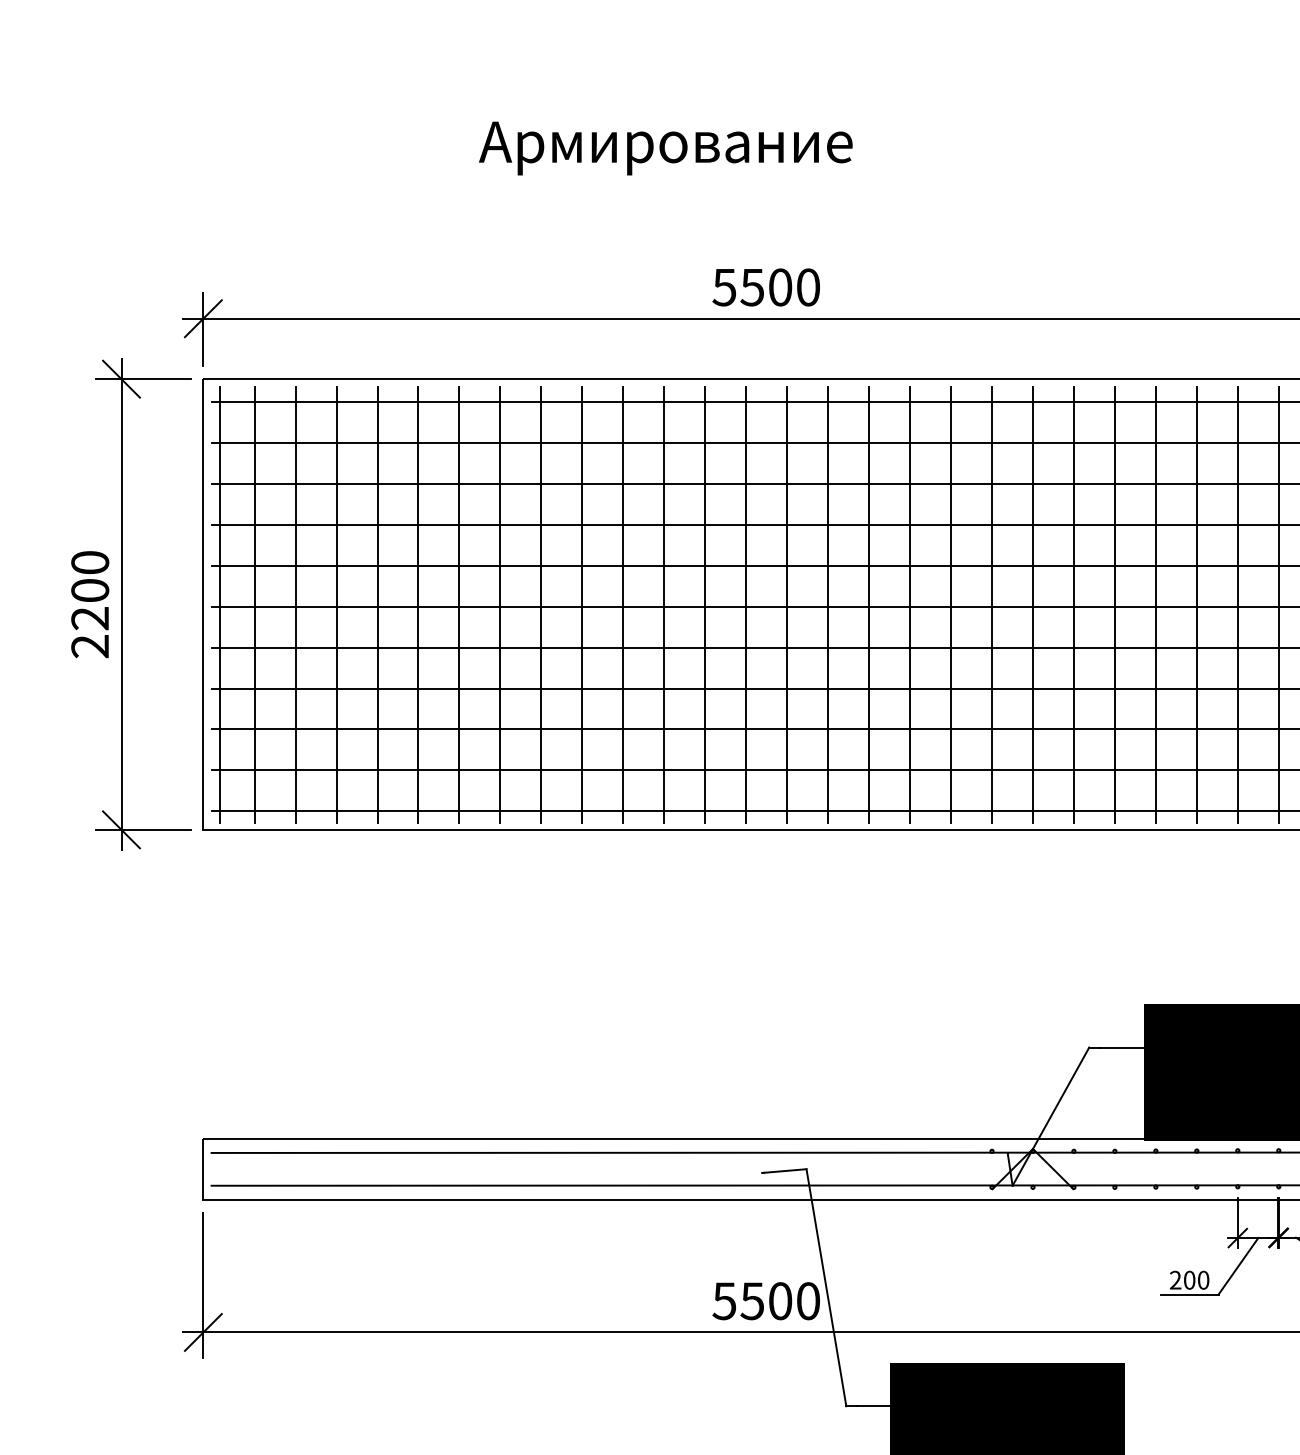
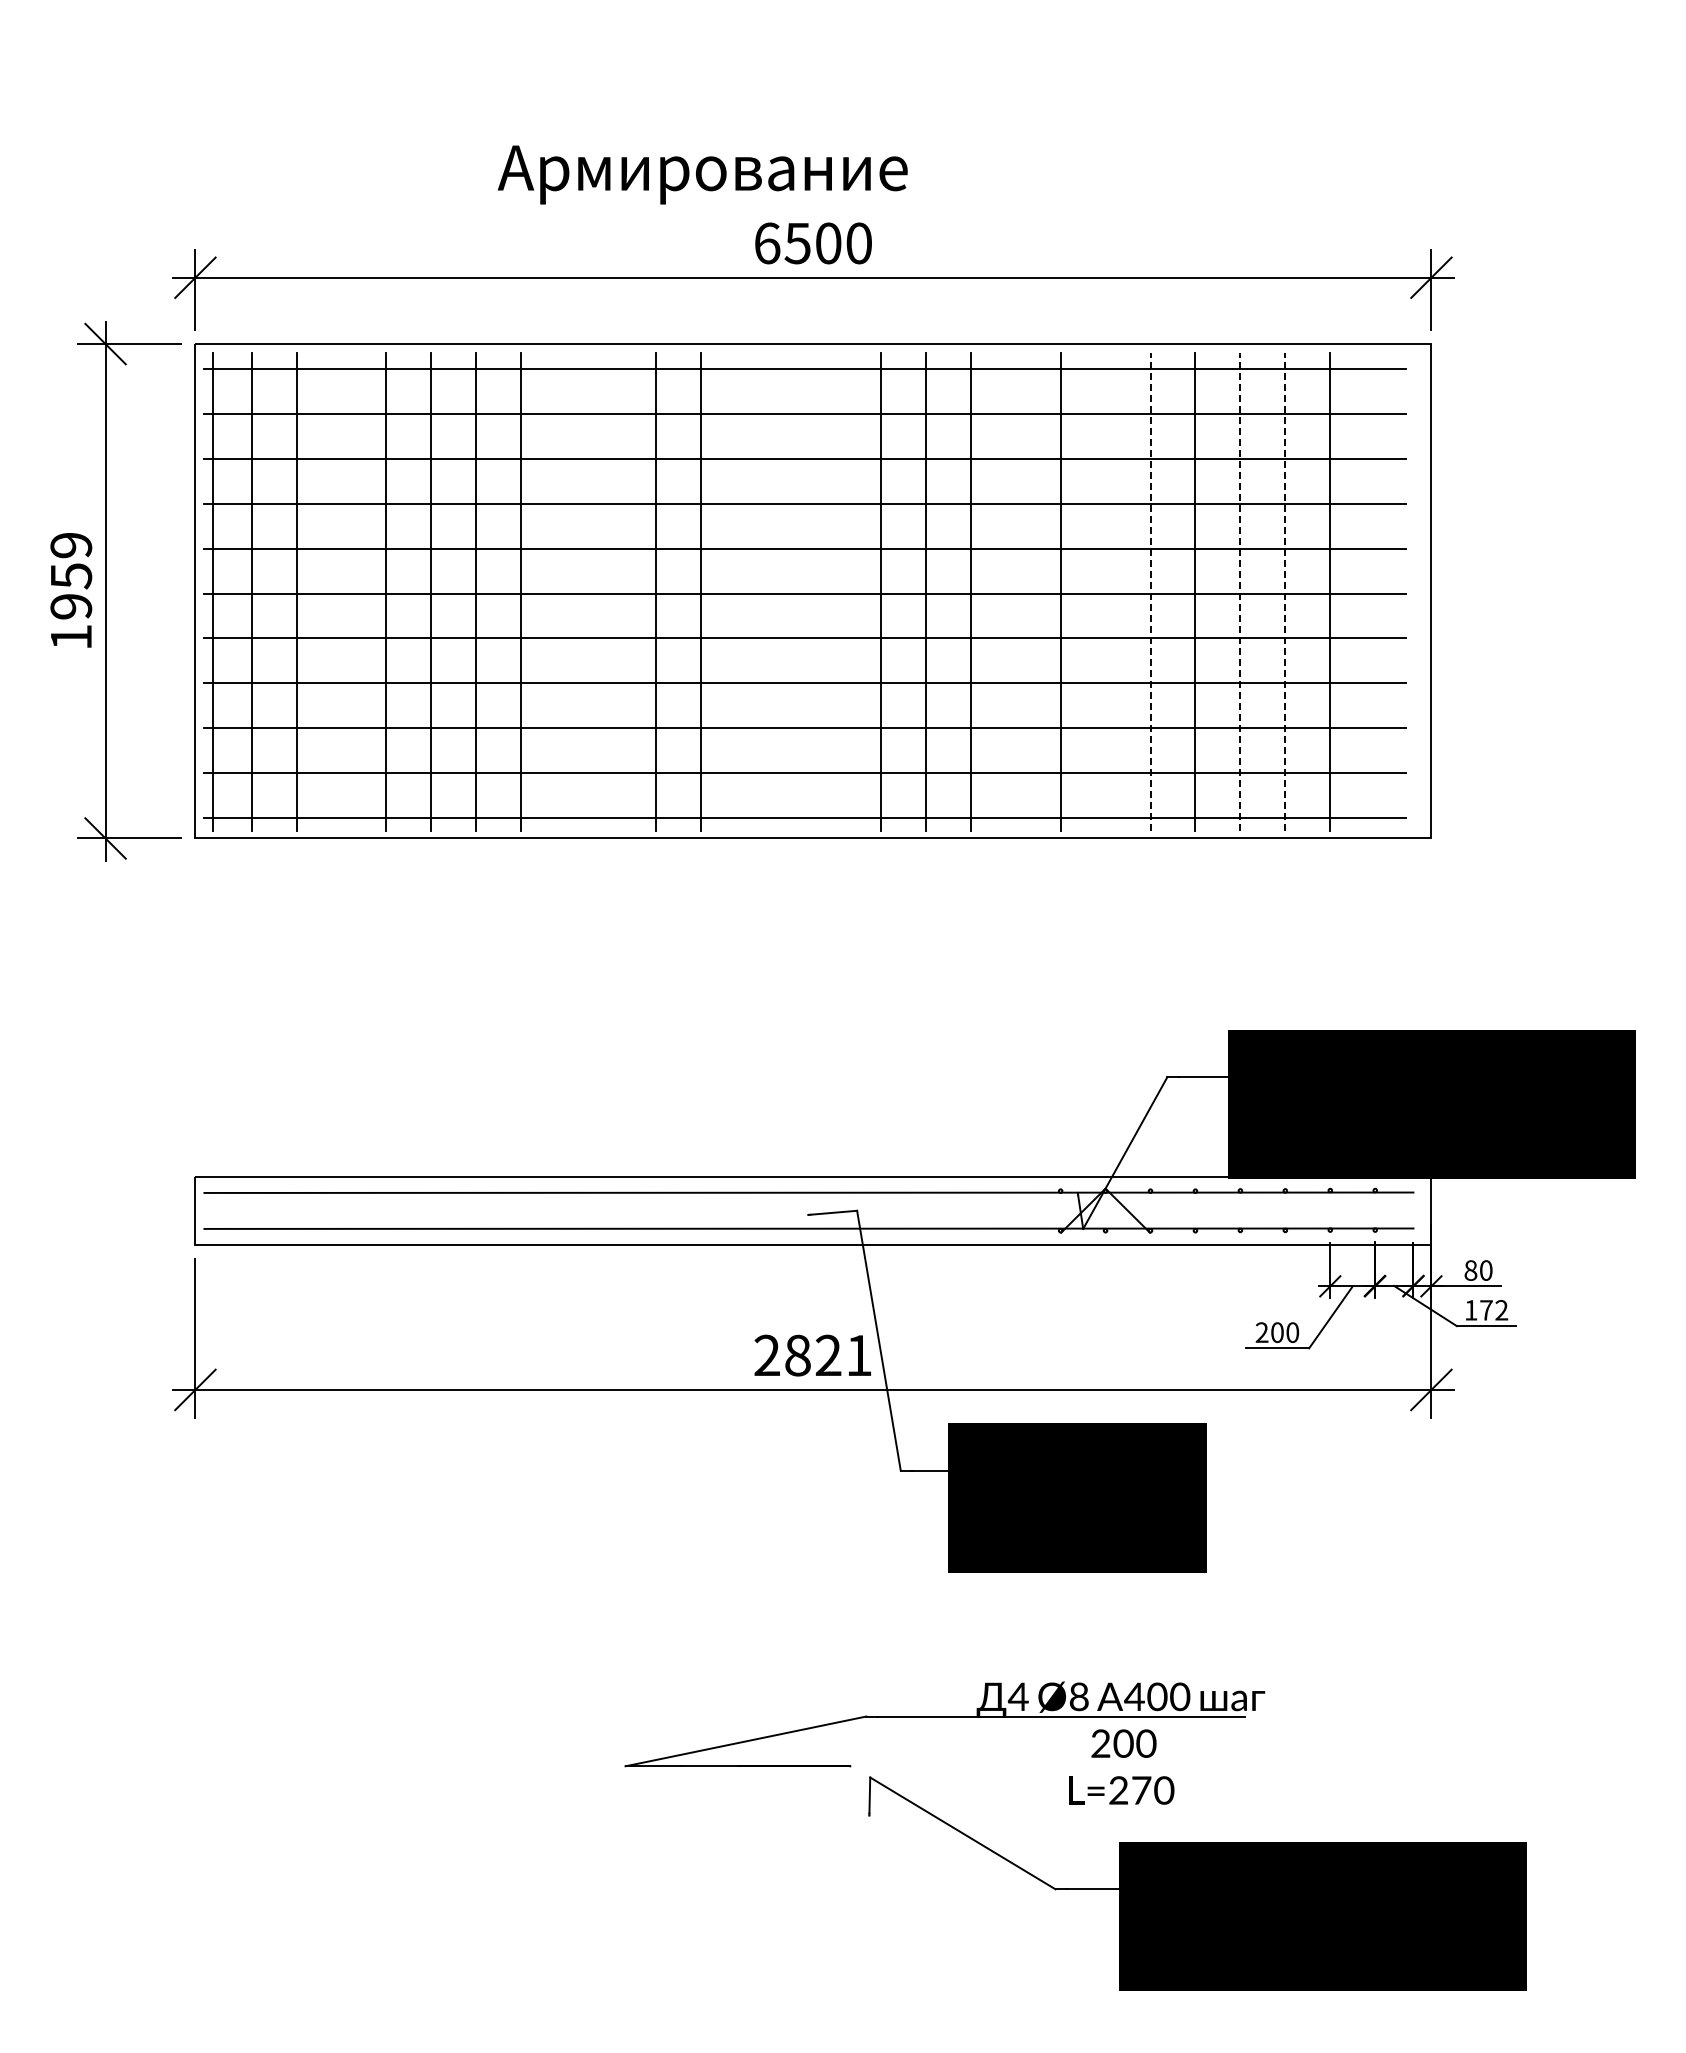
text: (665, 148) -> (702, 174), moved
text: (724, 287) -> (767, 243), 5500 -> 6500
text: (90, 604) -> (71, 591), 2200 -> 1959
line: (336, 604) -> (341, 591), removed
line: (541, 604) -> (566, 591), removed
line: (582, 604) -> (611, 591), removed
line: (705, 604) -> (746, 591), removed
line: (745, 604) -> (790, 591), removed
line: (786, 604) -> (835, 591), removed
line: (950, 604) -> (1015, 591), removed
line: (1032, 604) -> (1105, 591), removed
line: (1073, 604) -> (1150, 591), solid -> dashed
line: (1155, 604) -> (1240, 591), solid -> dashed
line: (1196, 604) -> (1285, 591), solid -> dashed
line: (1279, 604) -> (1375, 591), removed
text: (765, 1301) -> (812, 1355), 5500 -> 2821

